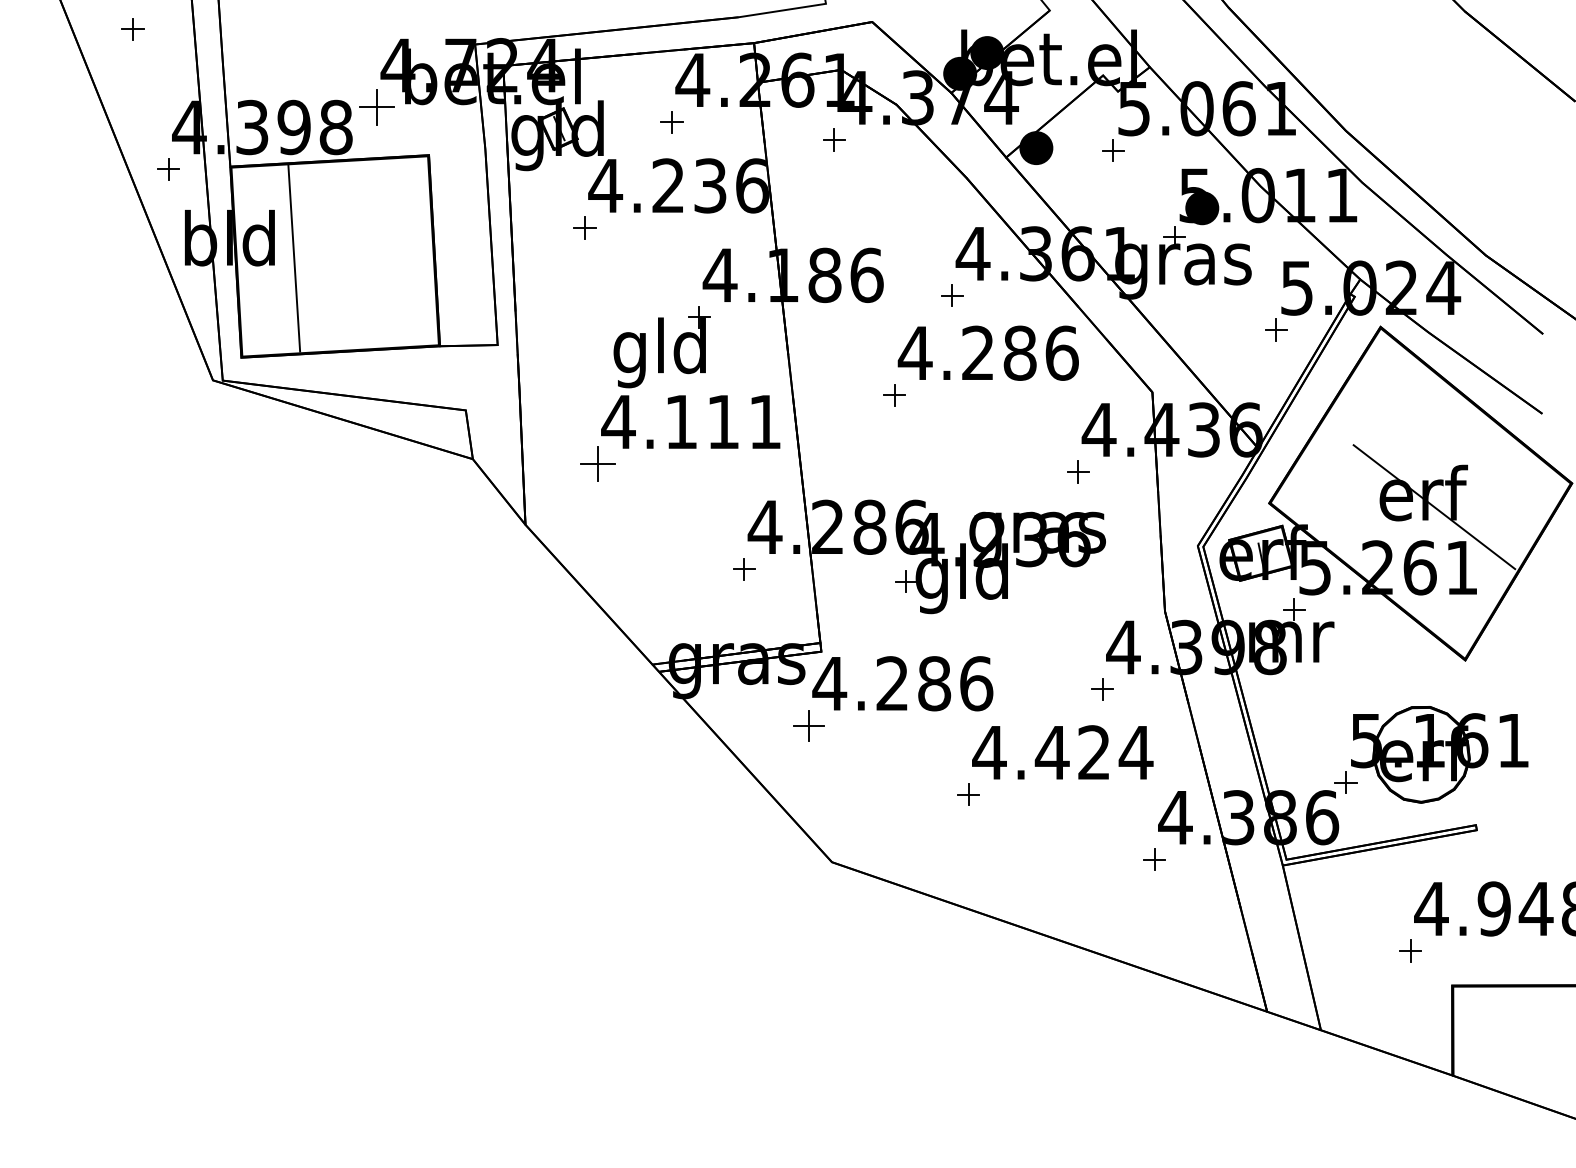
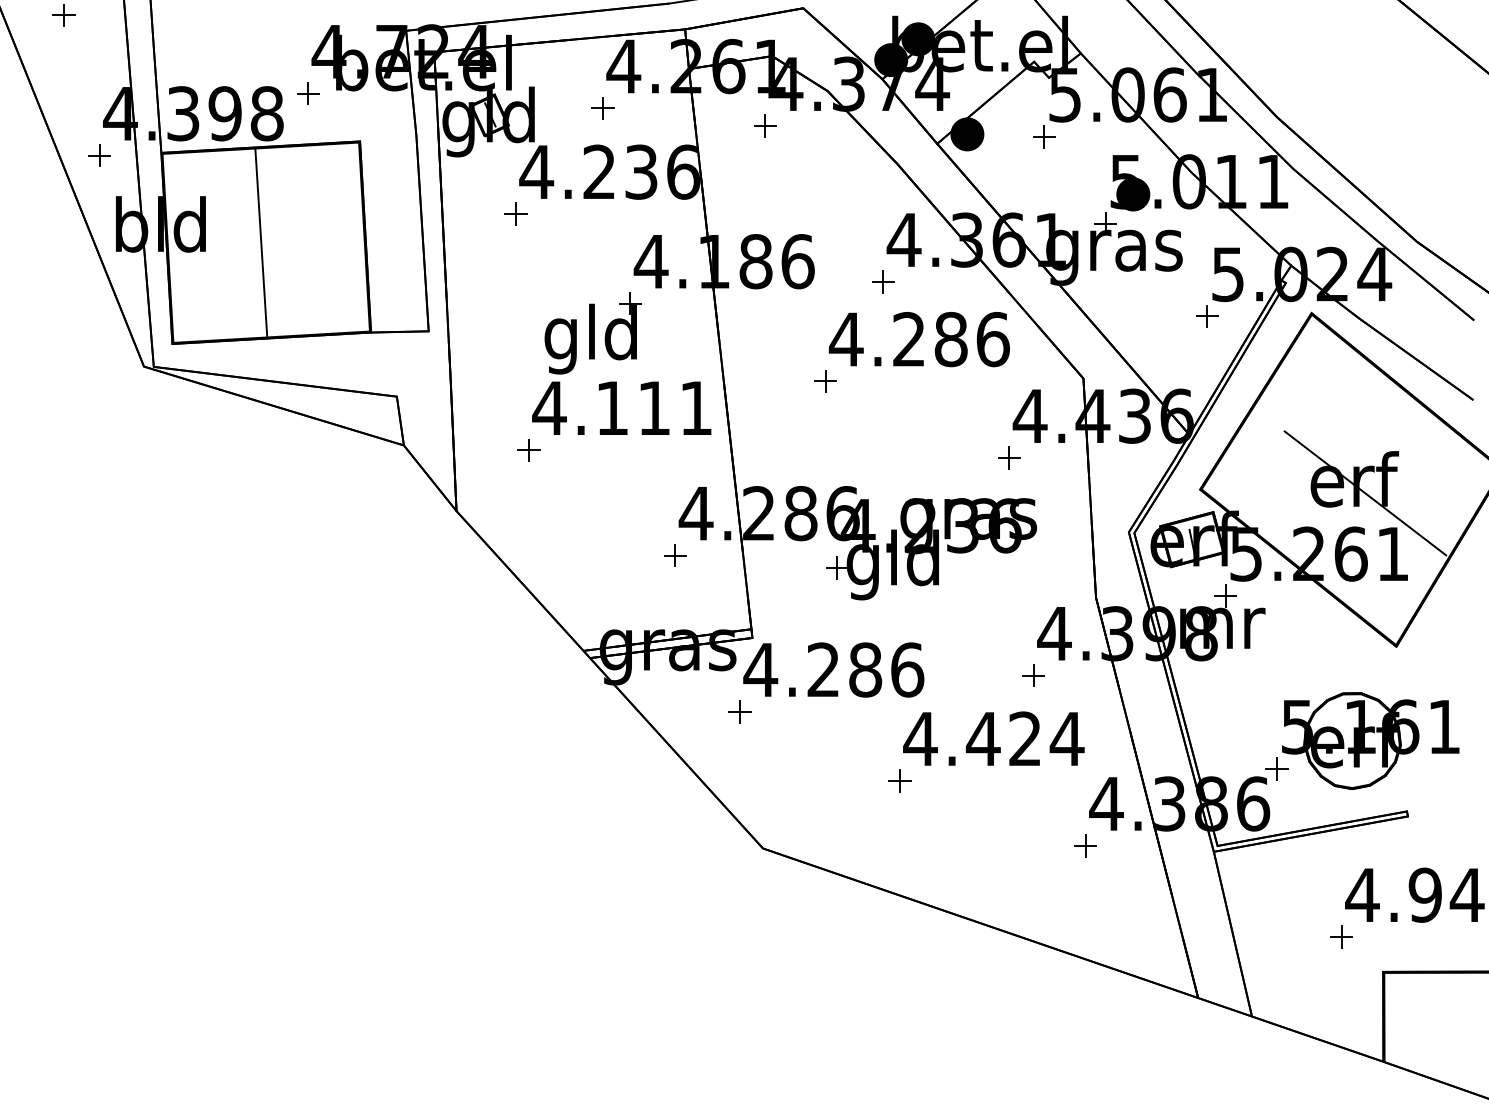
part: (377, 107) -> (308, 93), size x0.62
line: (294, 258) -> (261, 242), moved
part: (597, 463) -> (528, 449), size x0.62
part: (808, 725) -> (739, 711), size x0.71

